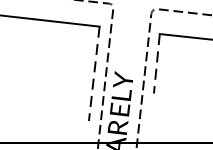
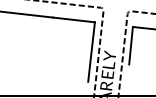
line: (157, 63) -> (131, 45), dashed -> solid
line: (94, 74) -> (91, 52), dashed -> solid

